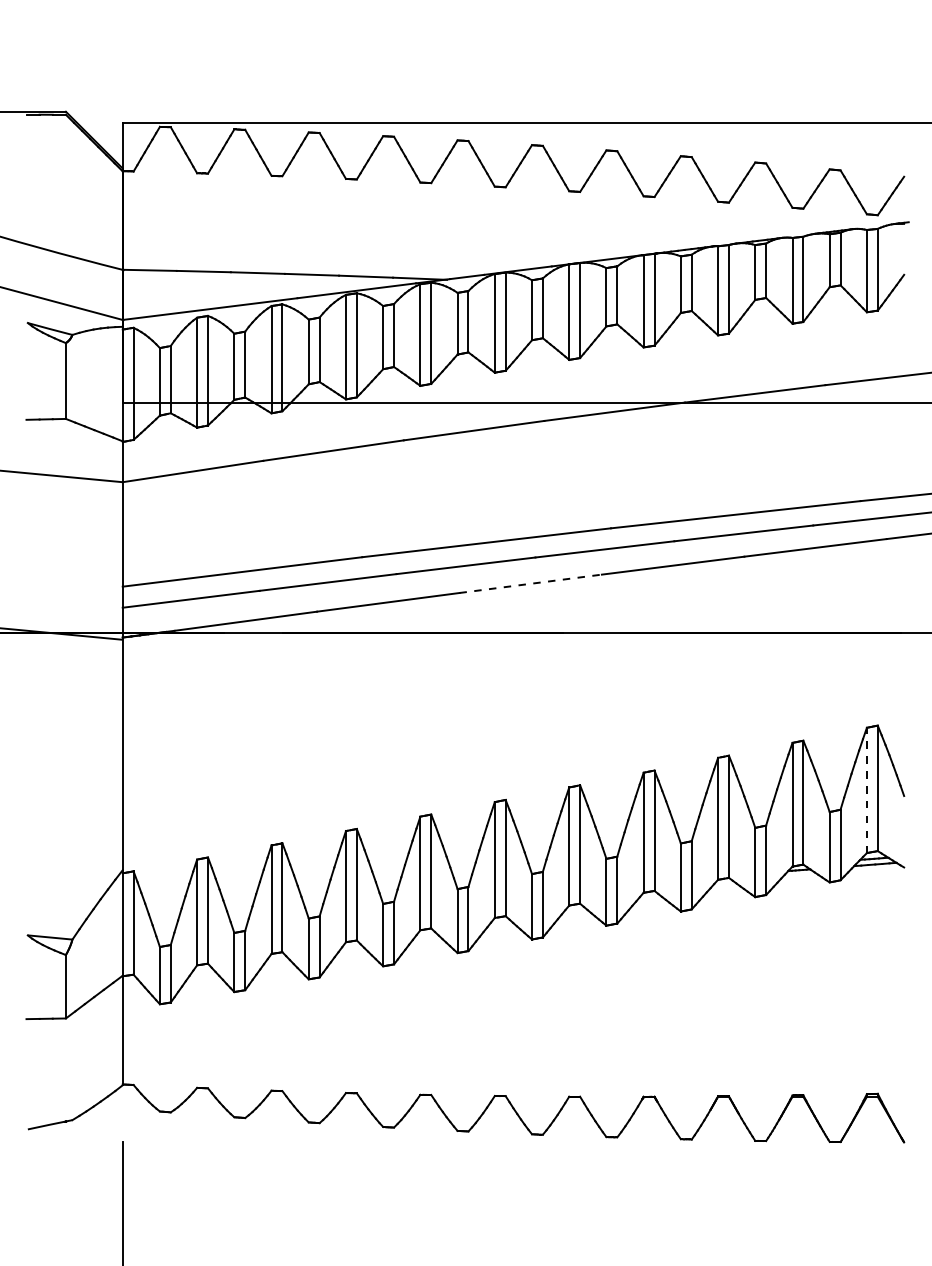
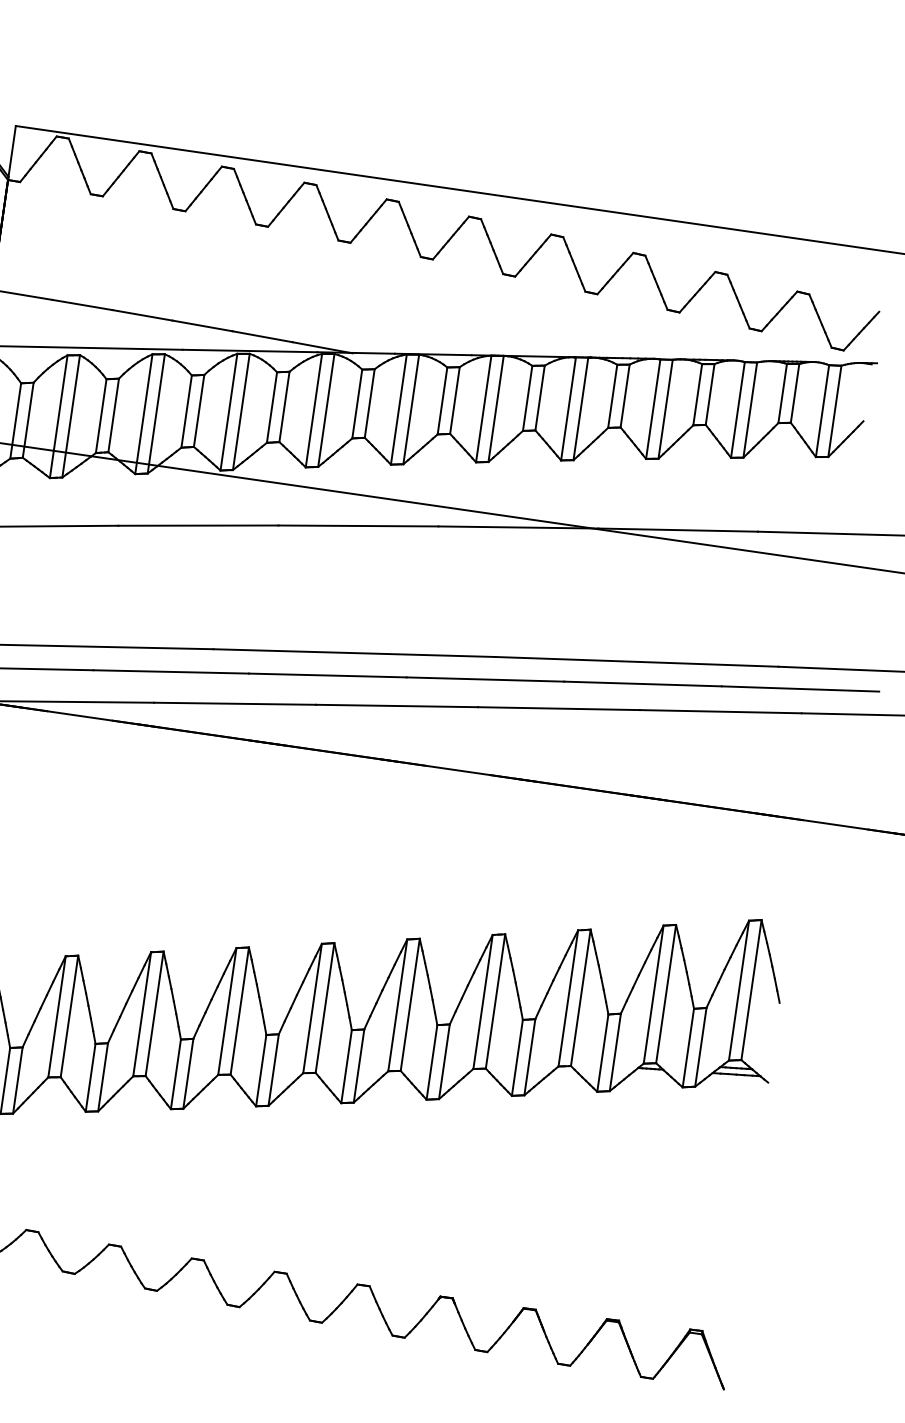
line: (530, 583) -> (396, 705), dashed -> solid
line: (866, 790) -> (738, 990), dashed -> solid

